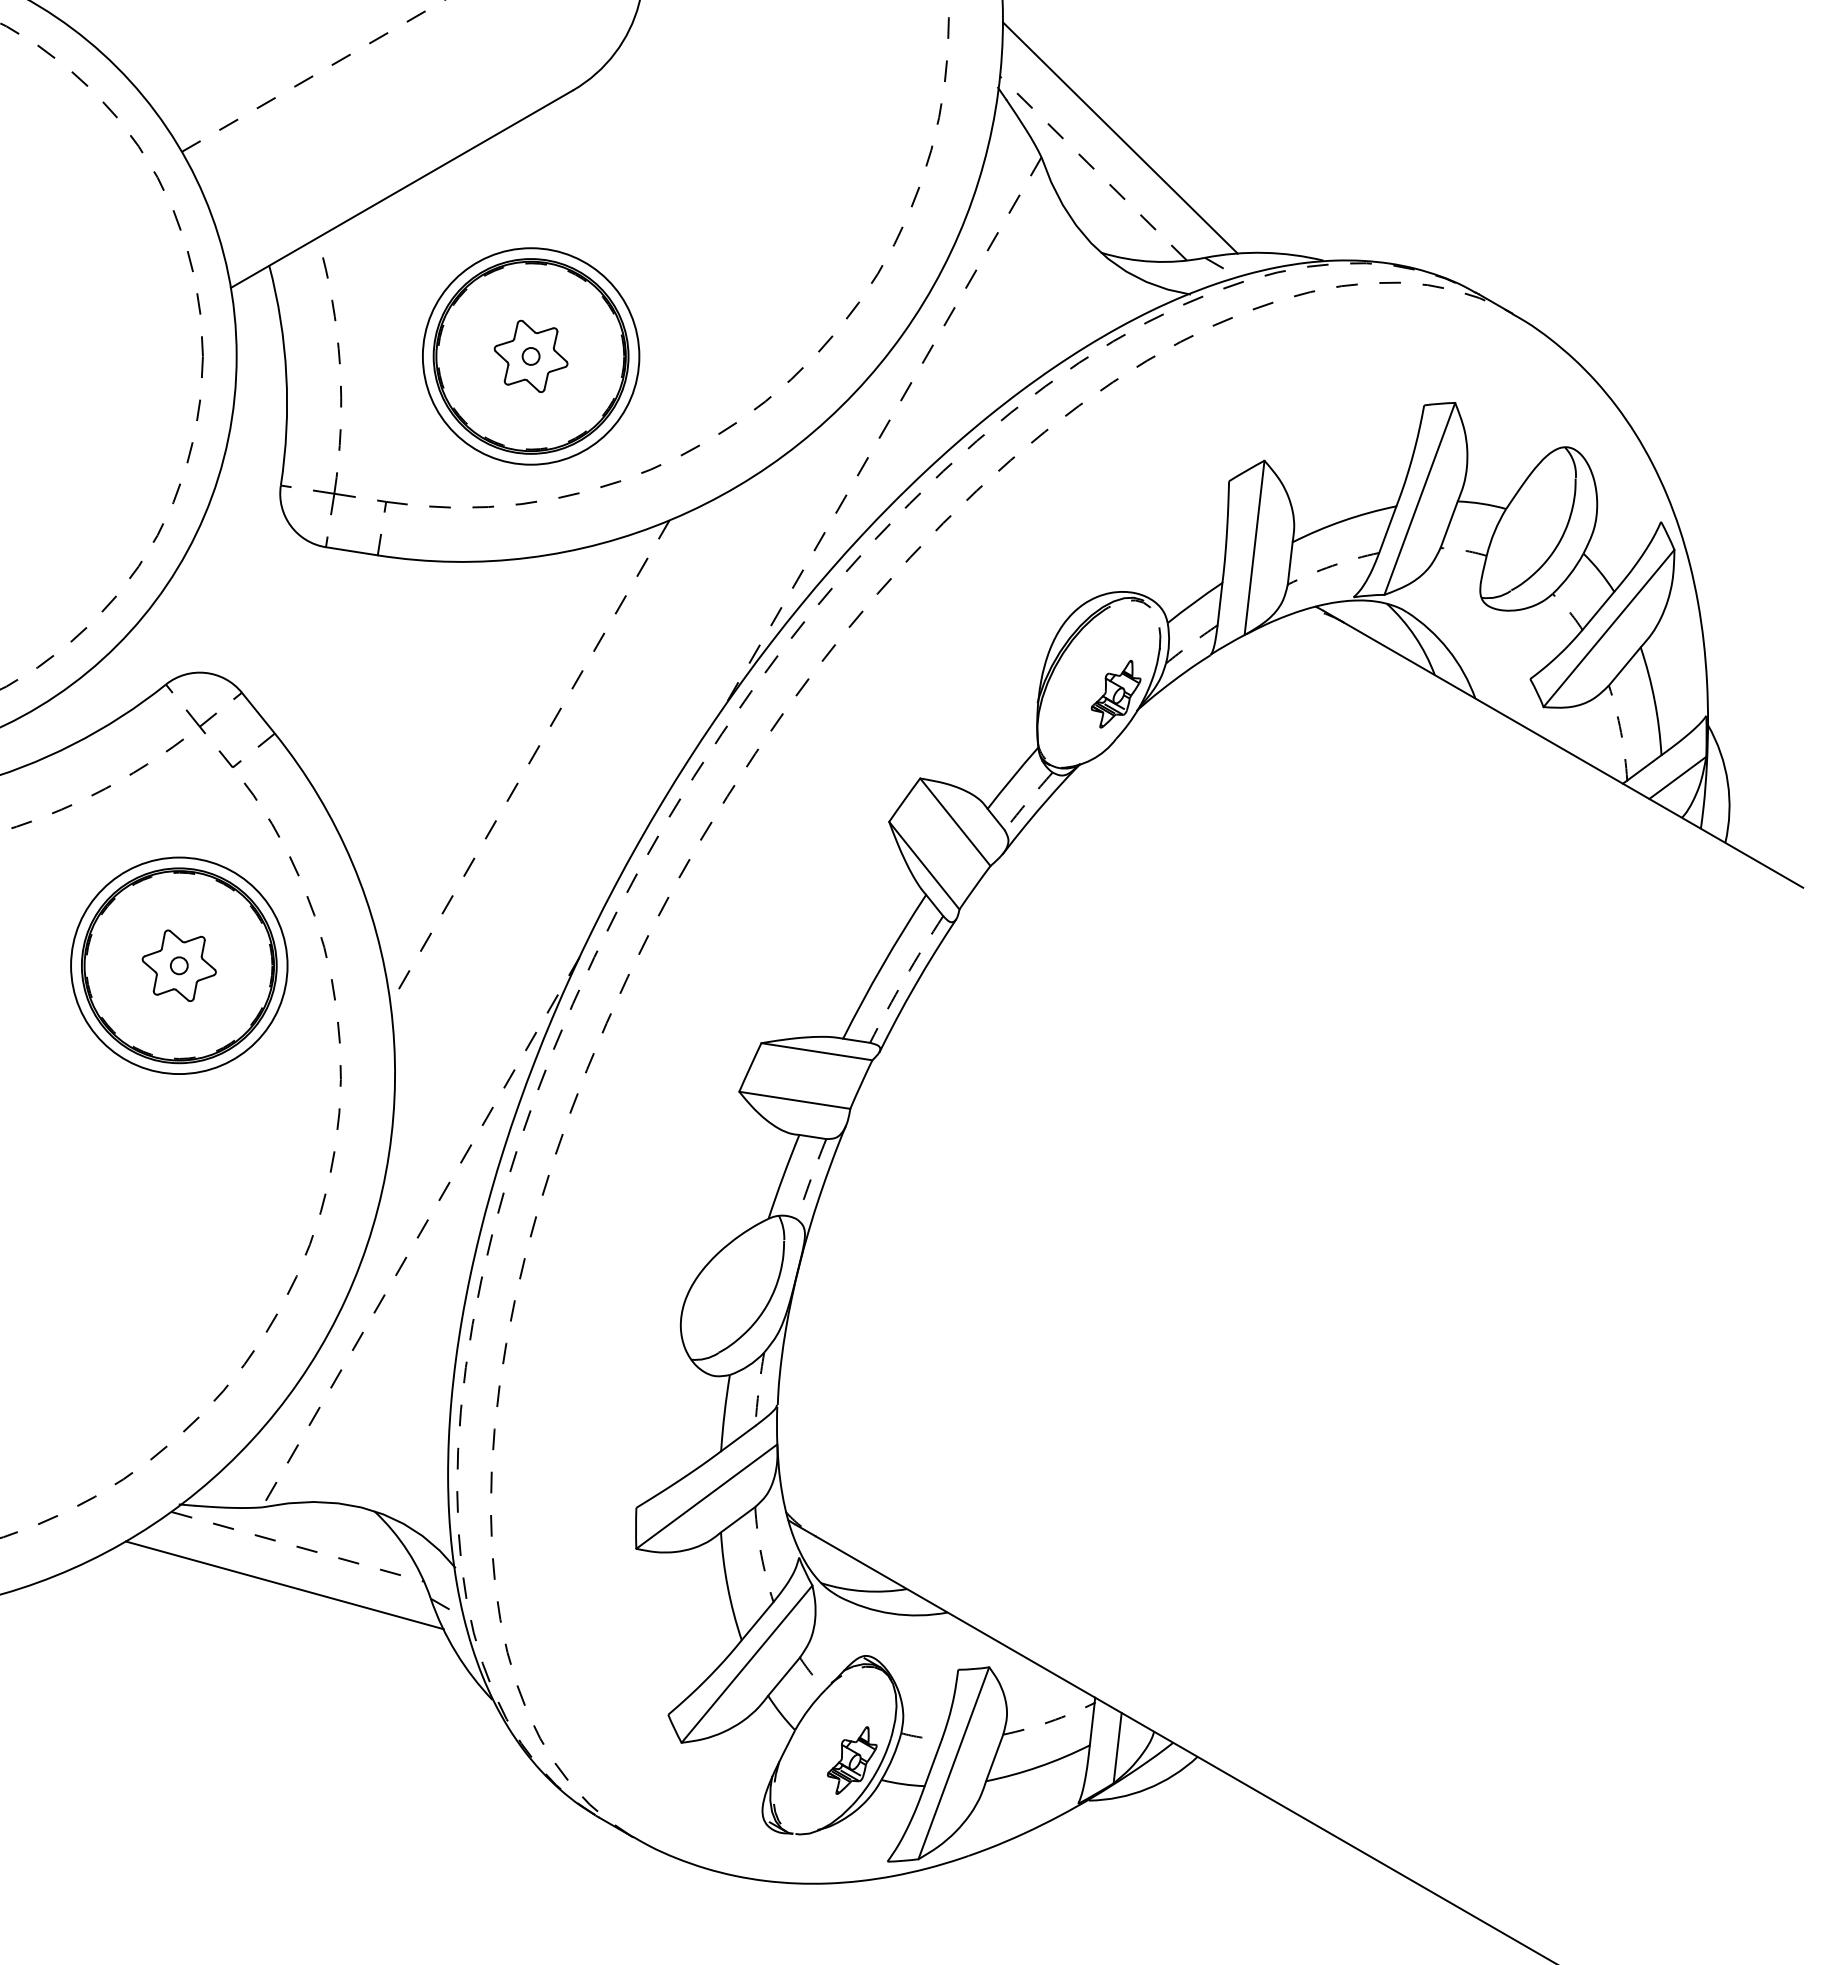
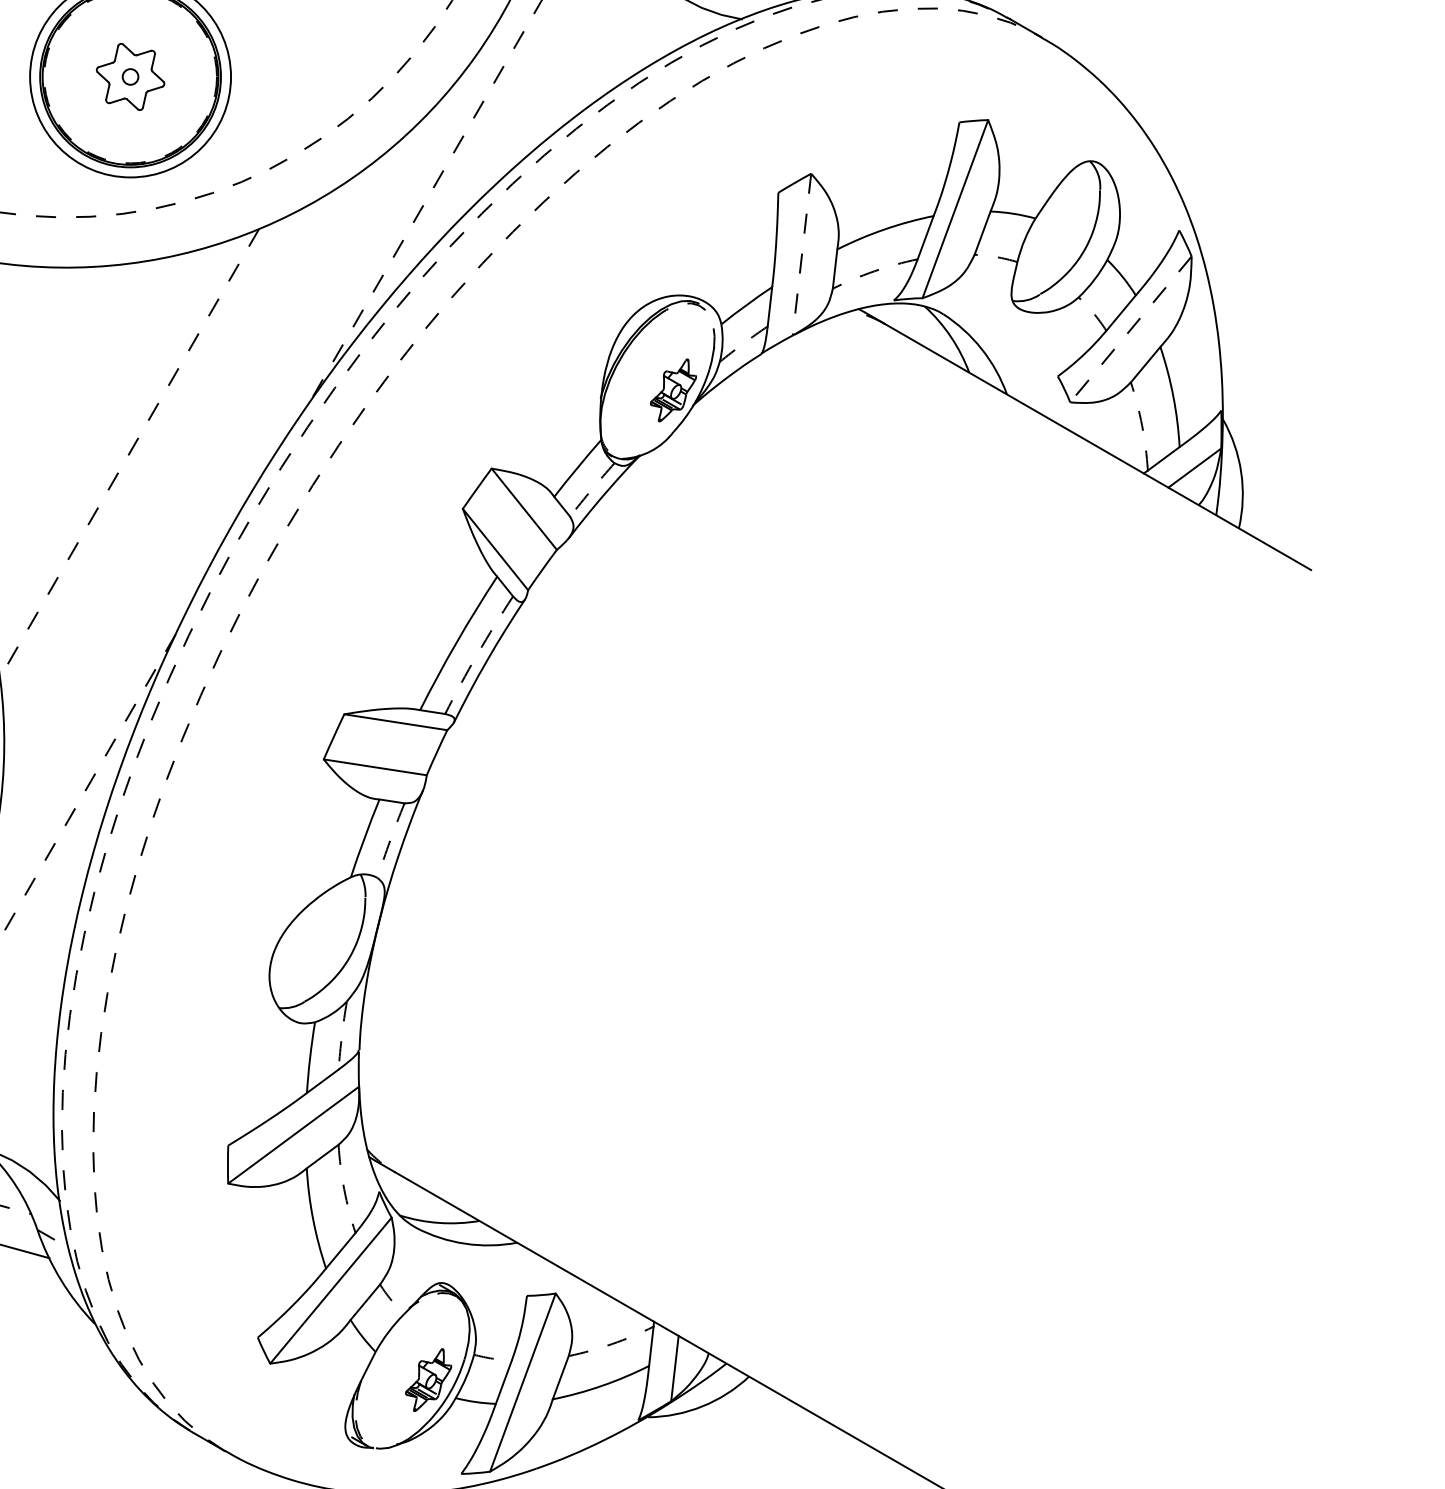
line: (1254, 547) -> (801, 254), solid -> dashed
line: (1608, 628) -> (1130, 329), solid -> dashed

